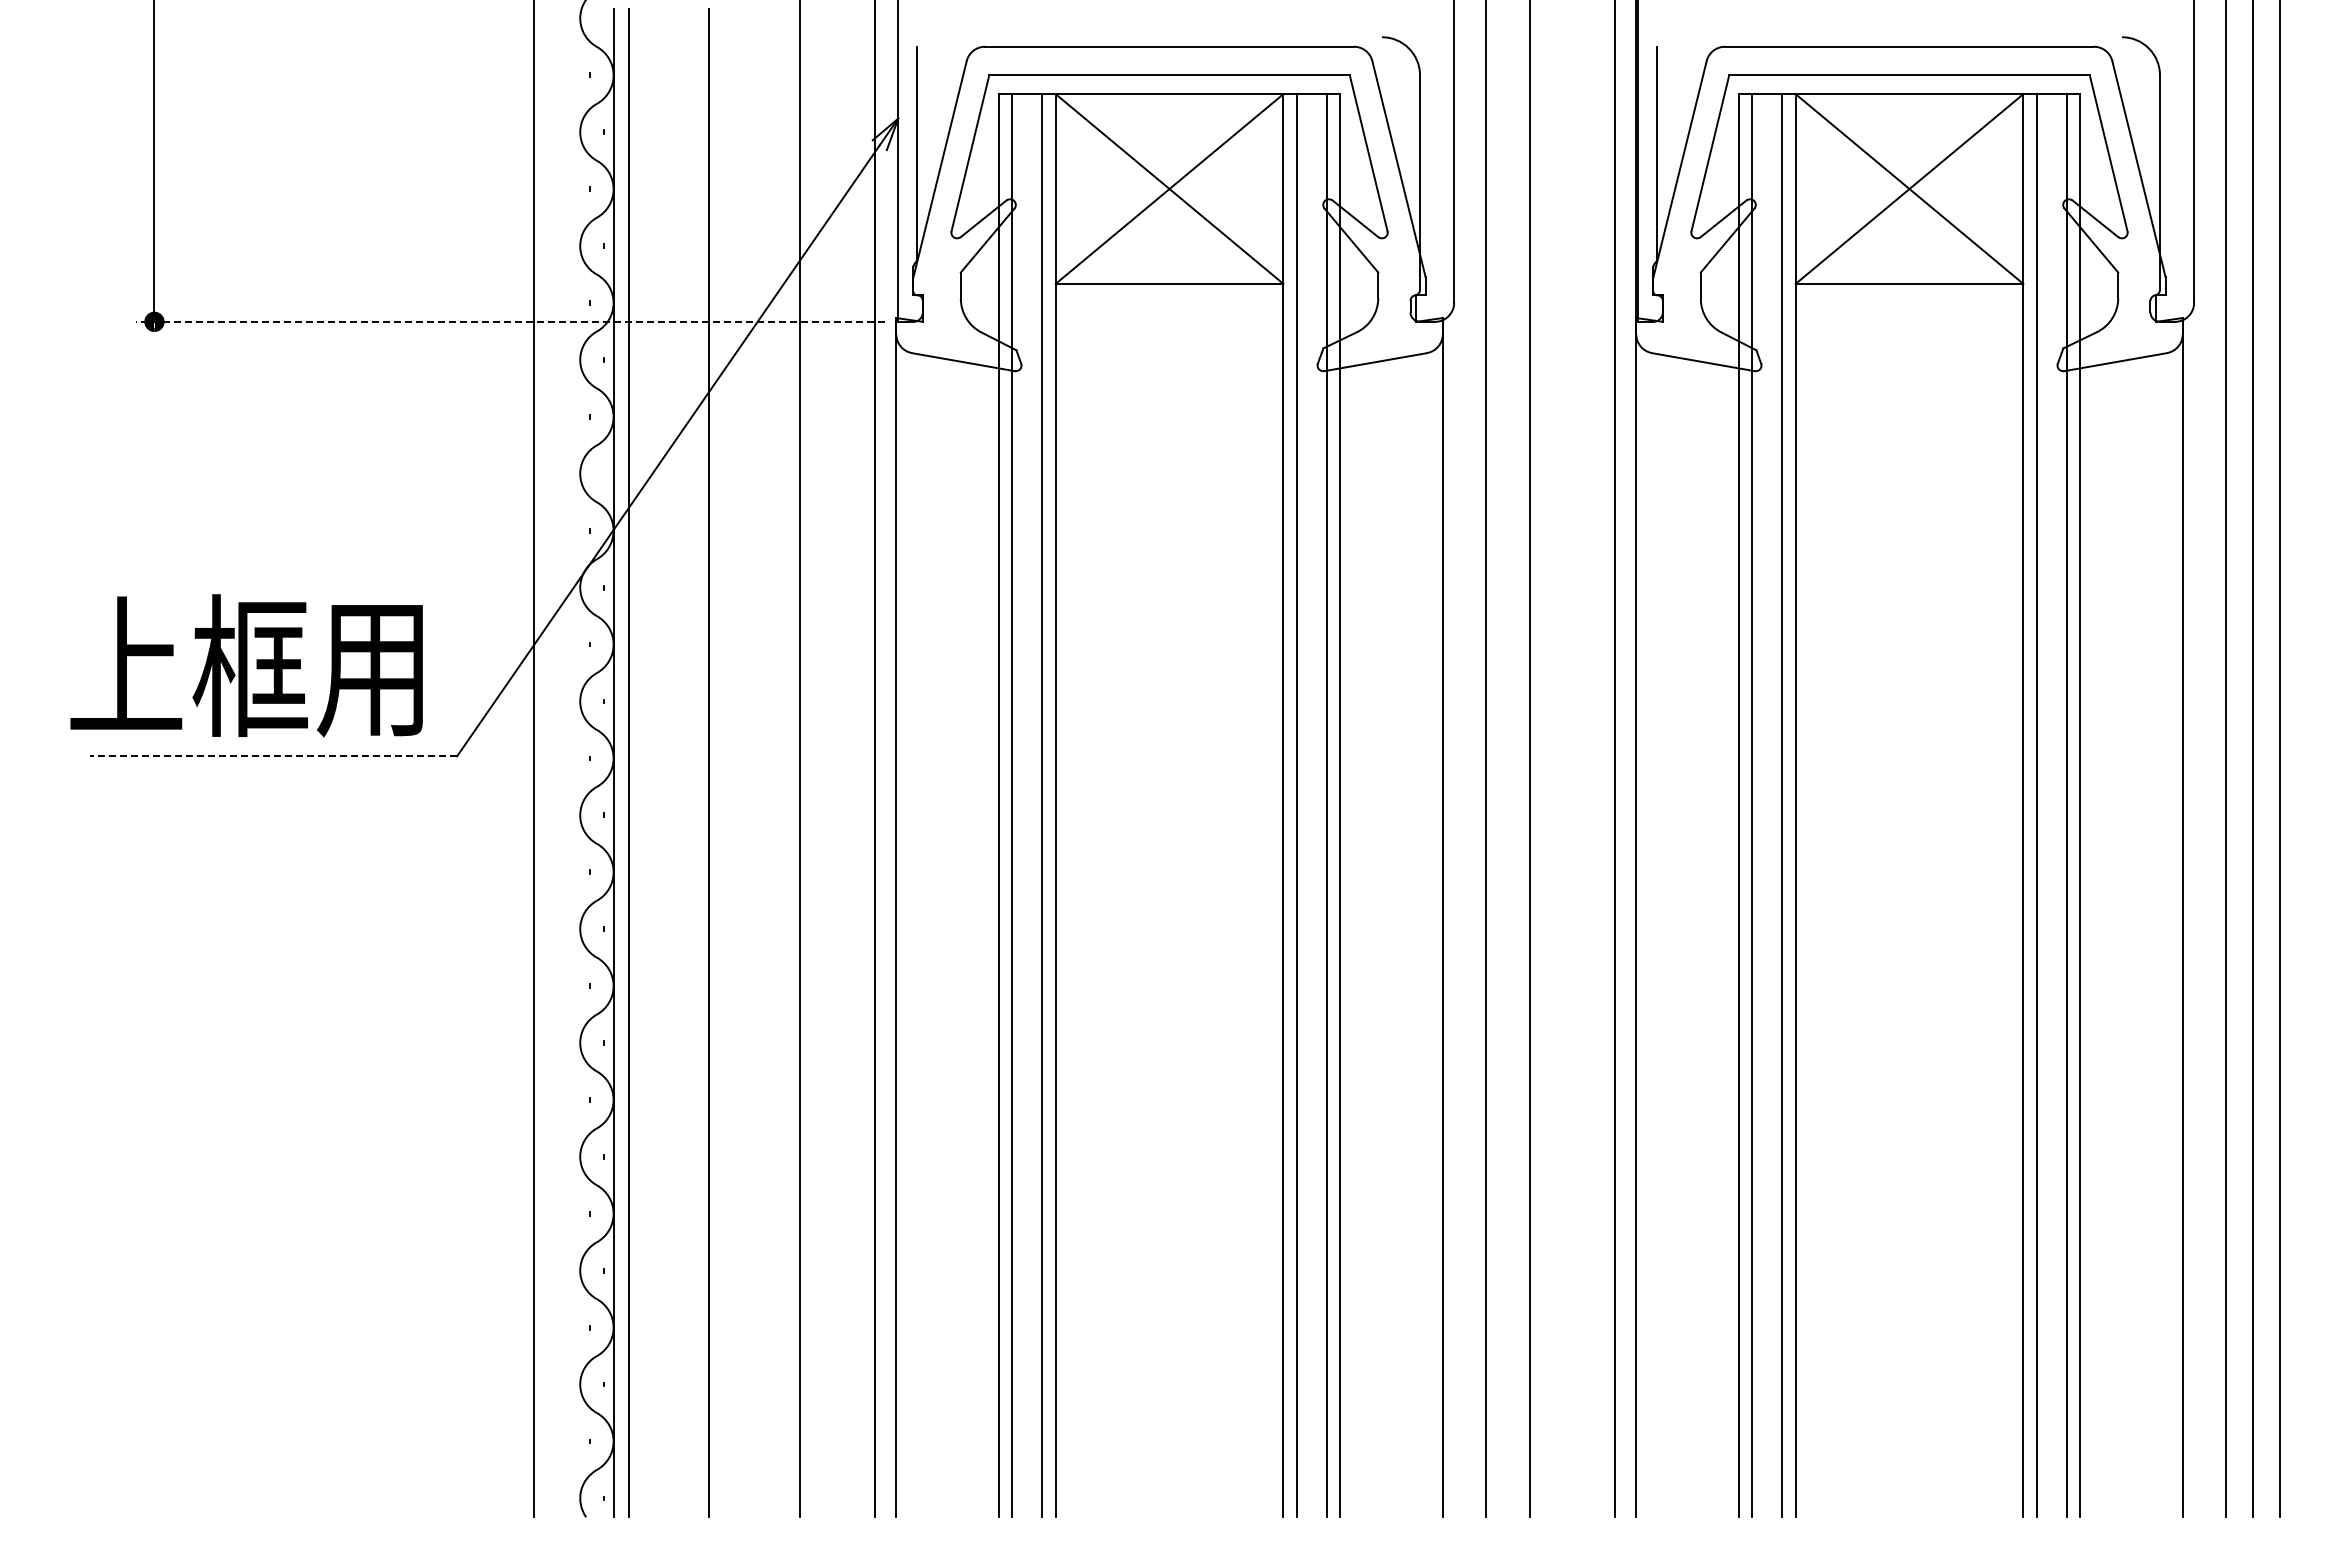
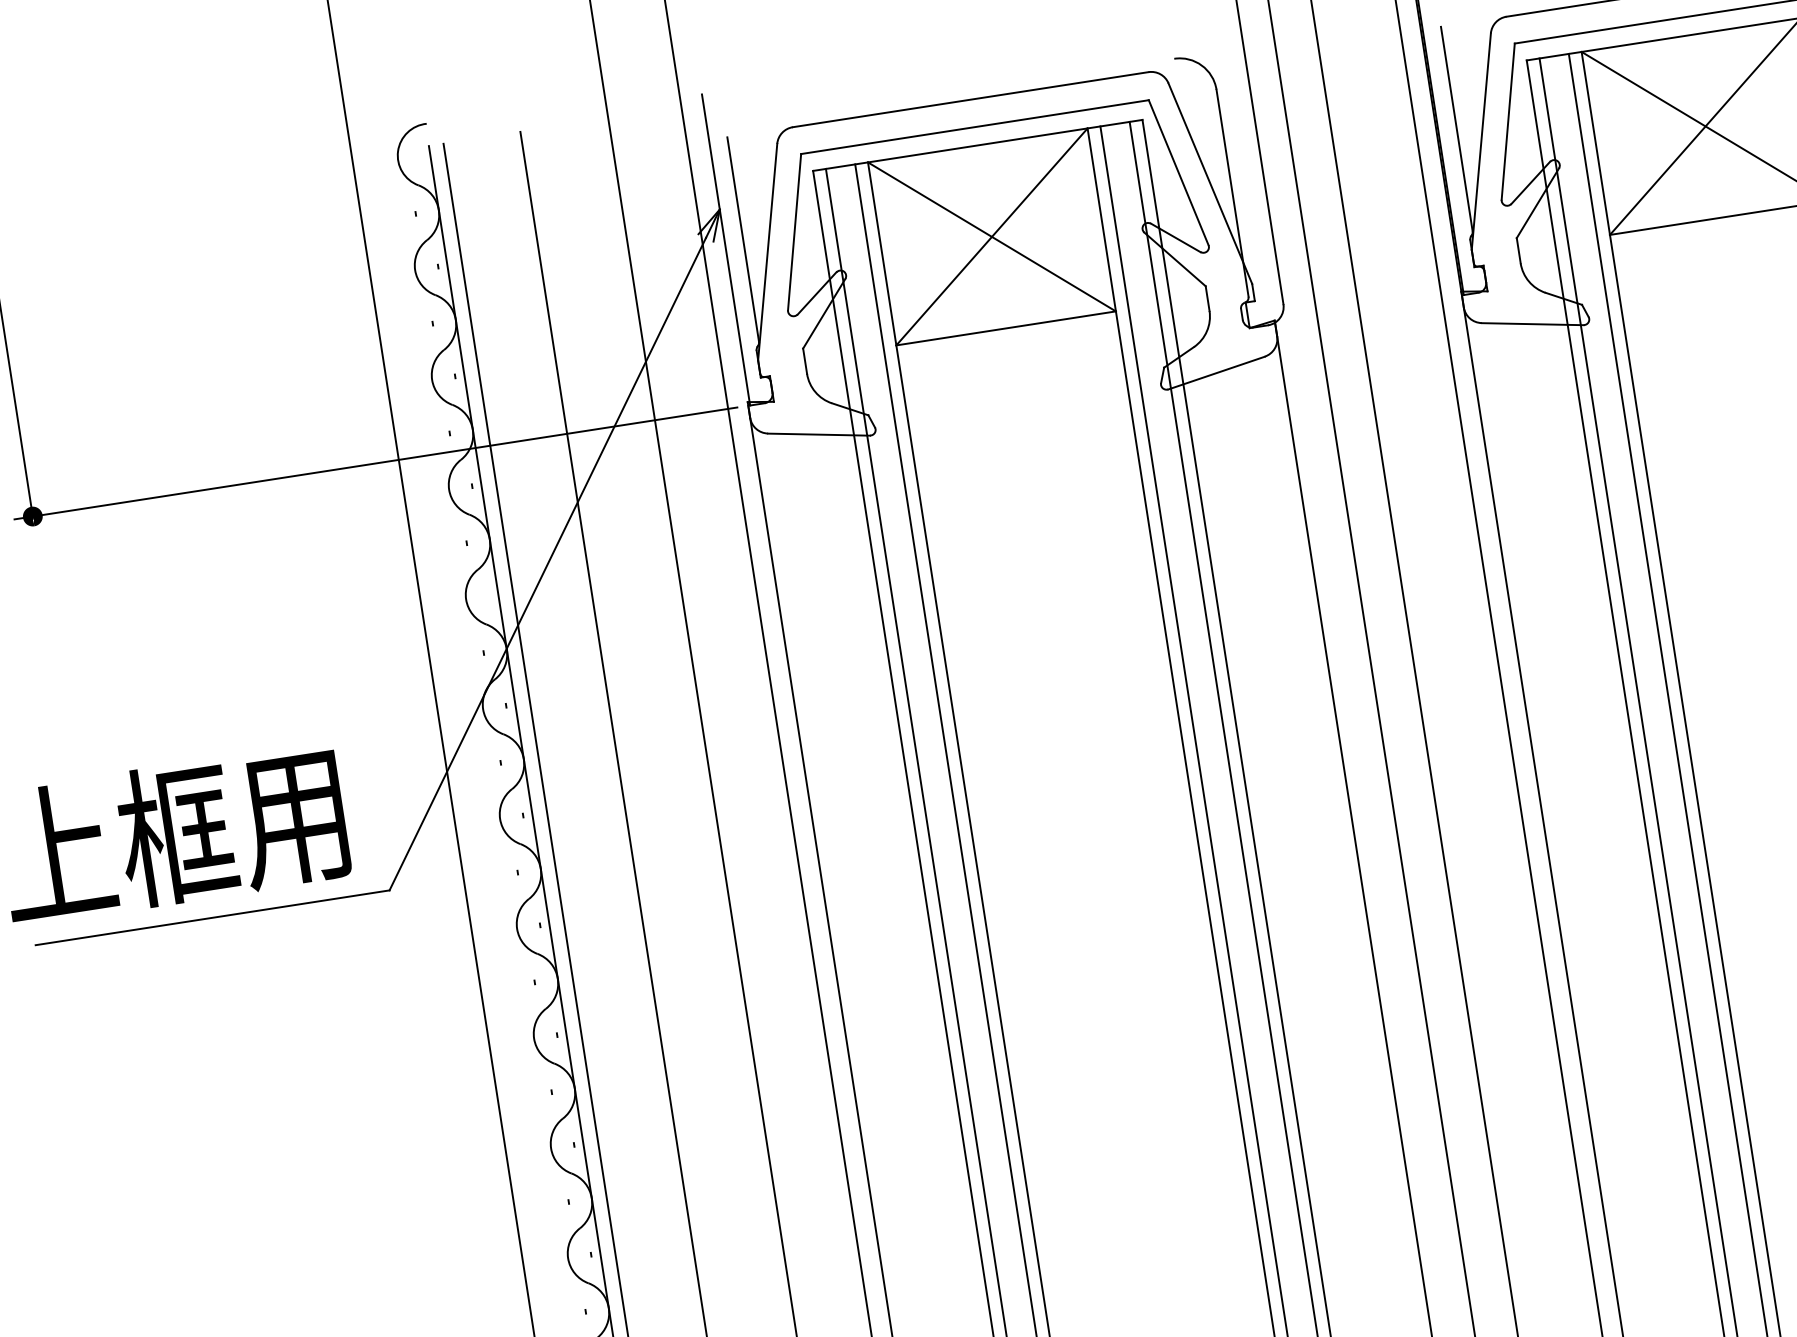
line: (510, 321) -> (376, 463), dashed -> solid
line: (273, 756) -> (212, 917), dashed -> solid

